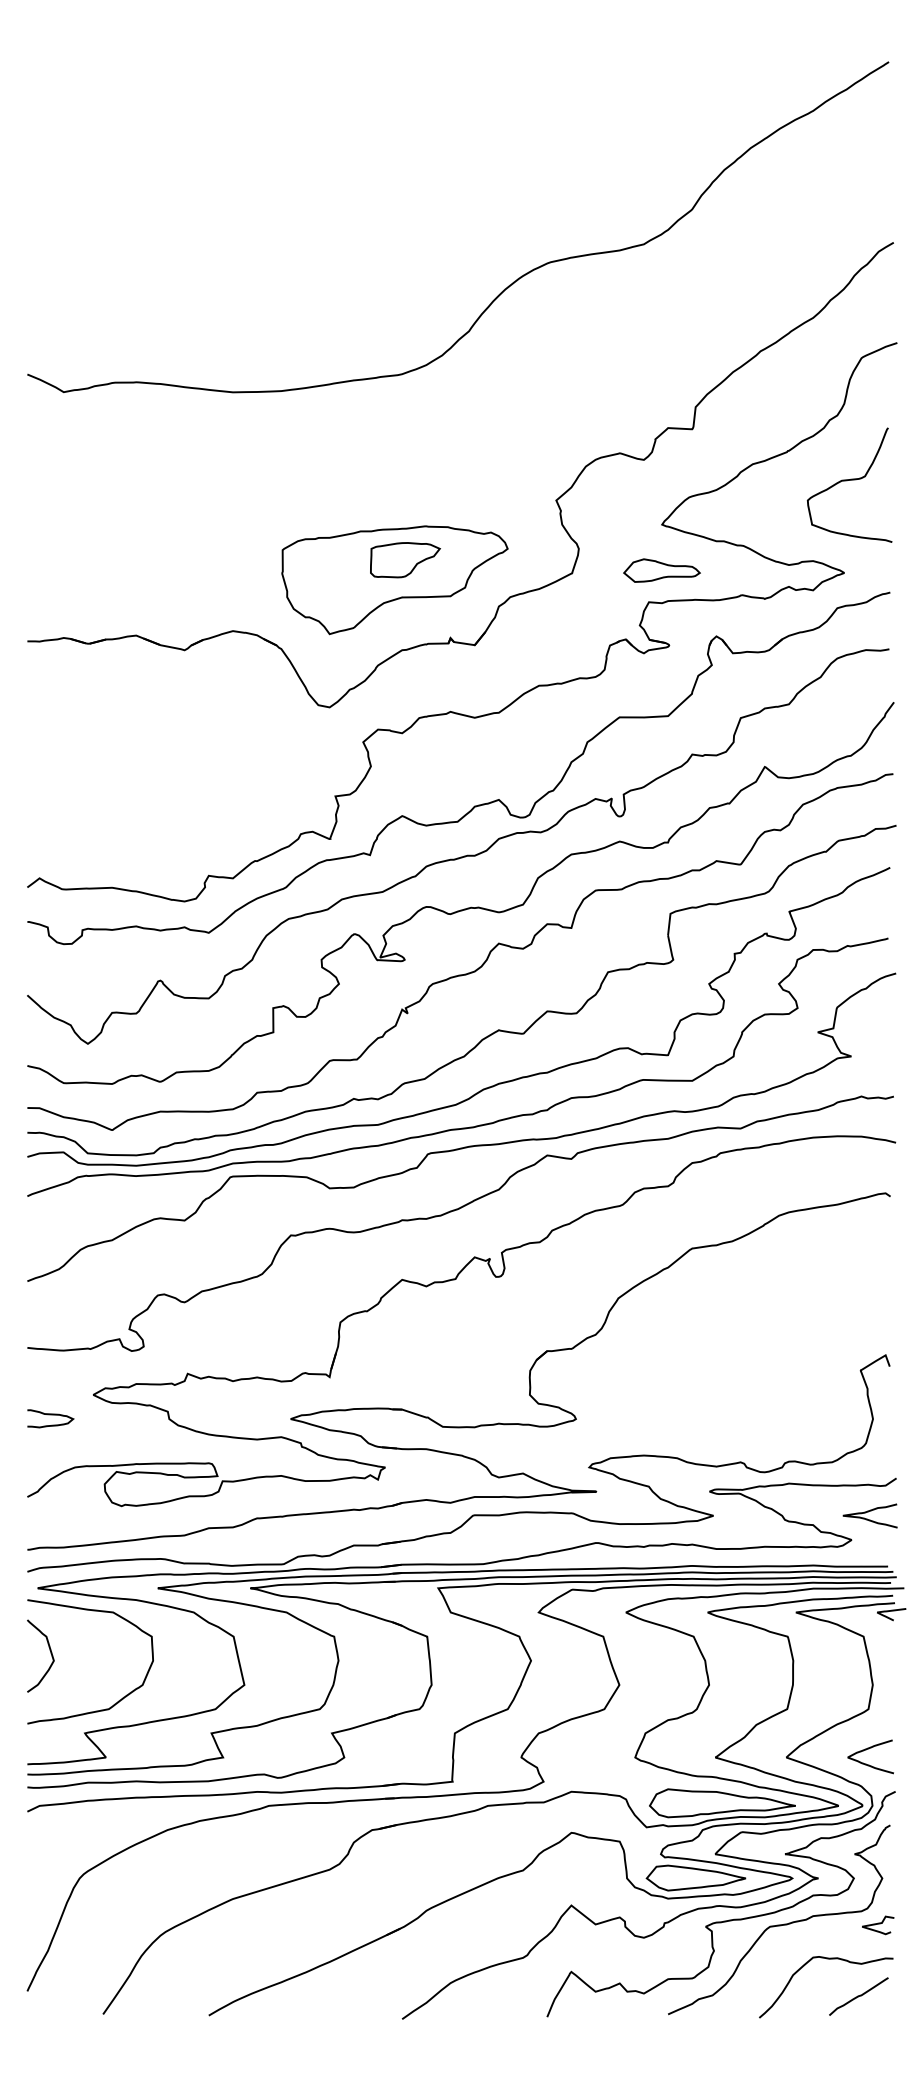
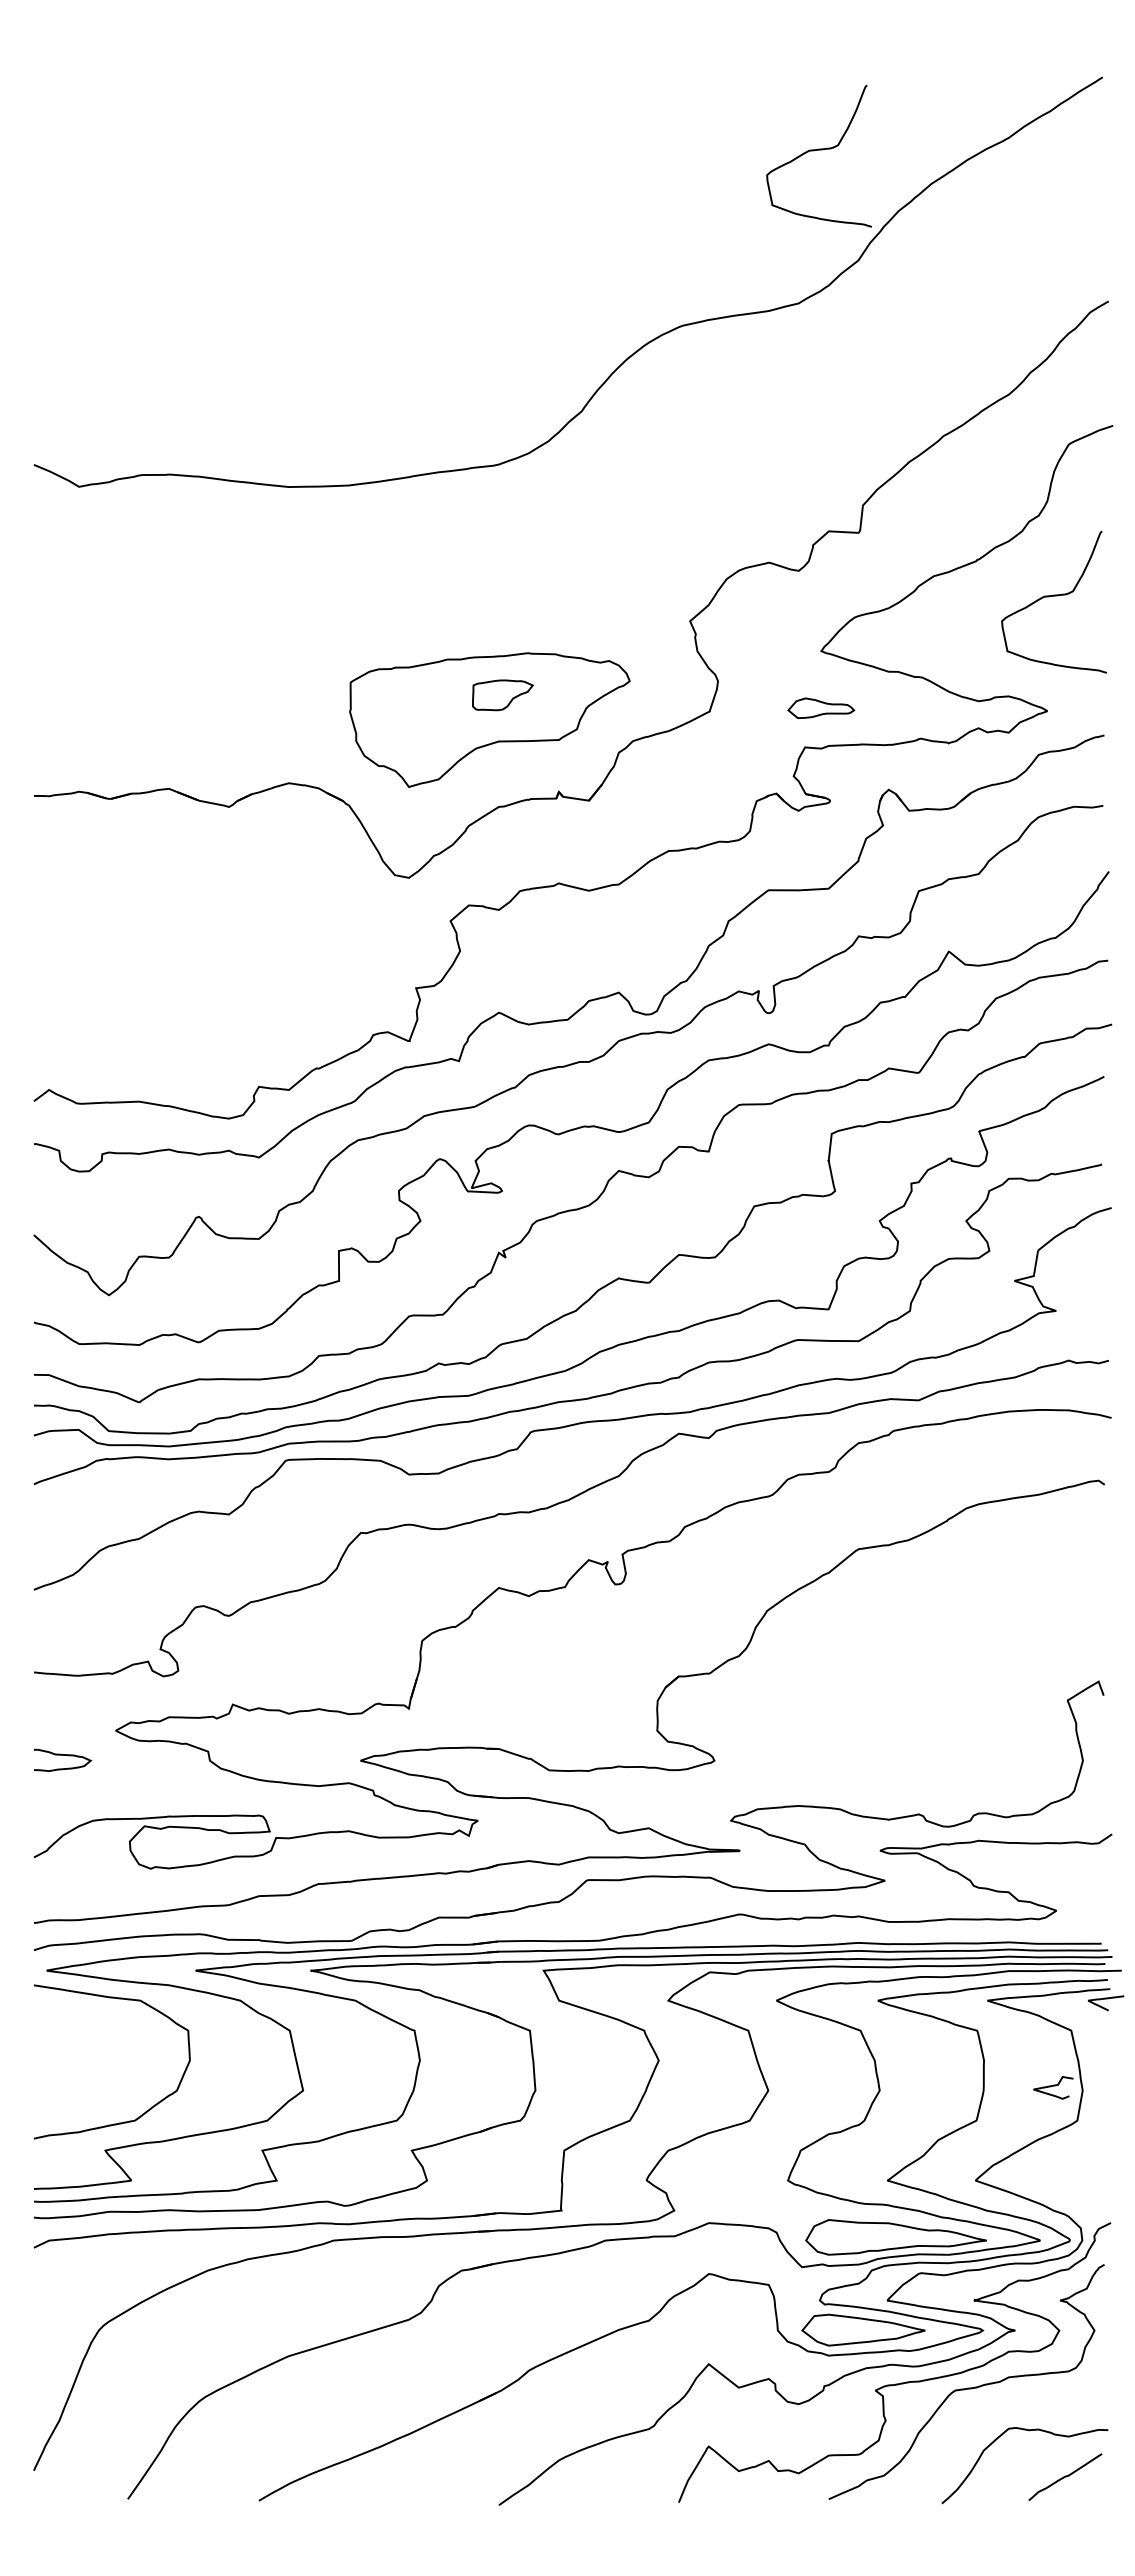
curve: (659, 121) -> (818, 150), added
part: (405, 560) -> (502, 695), size x0.7
part: (662, 570) -> (821, 708), size x0.7
curve: (868, 1512) -> (1077, 1876), removed
curve: (50, 1652) -> (62, 2050), removed
curve: (868, 1749) -> (1077, 2170), removed
curve: (878, 1924) -> (1053, 2086), moved

